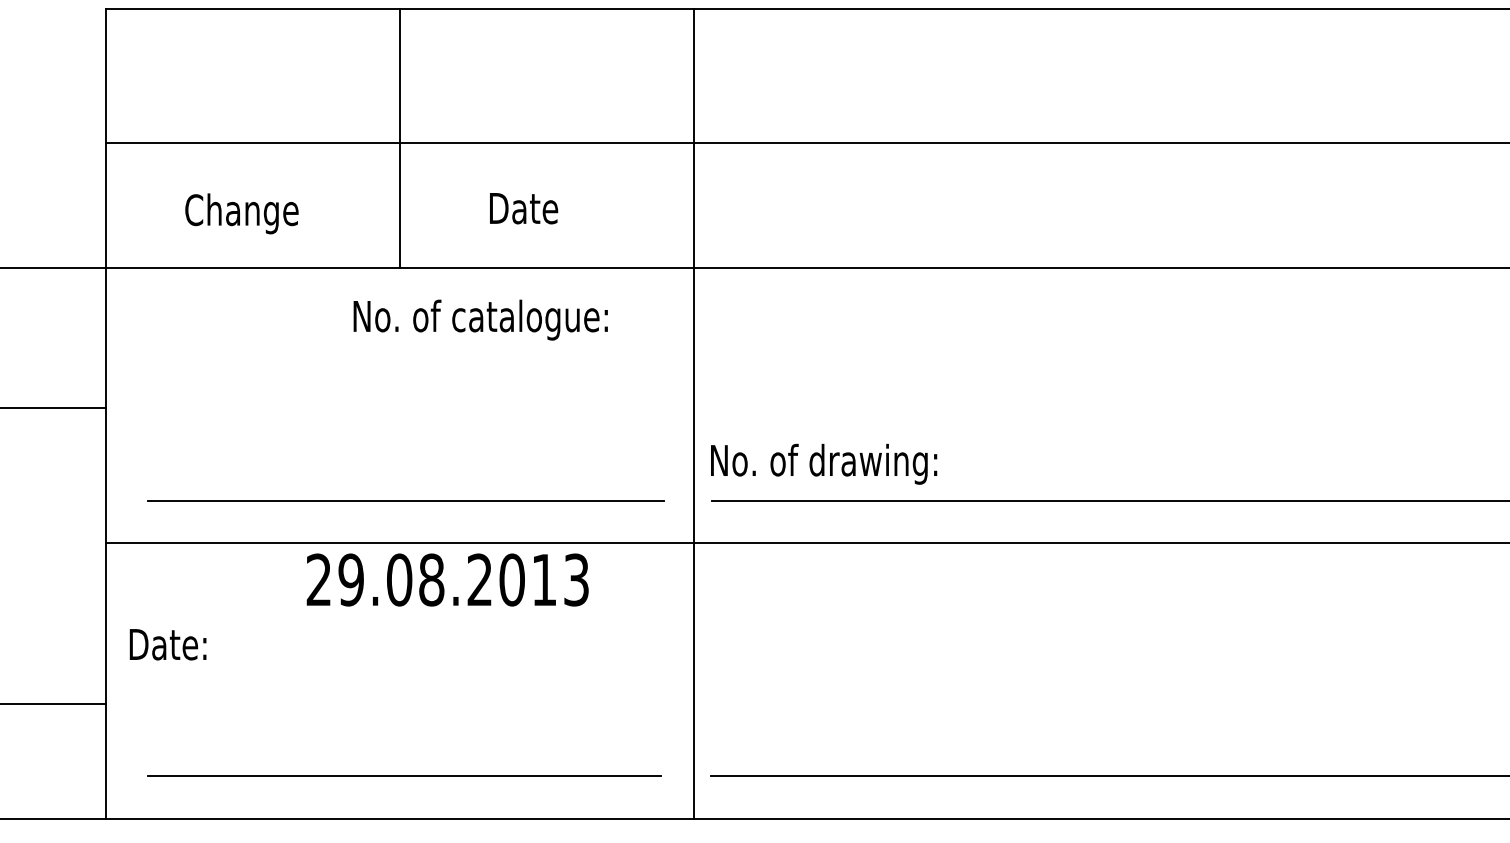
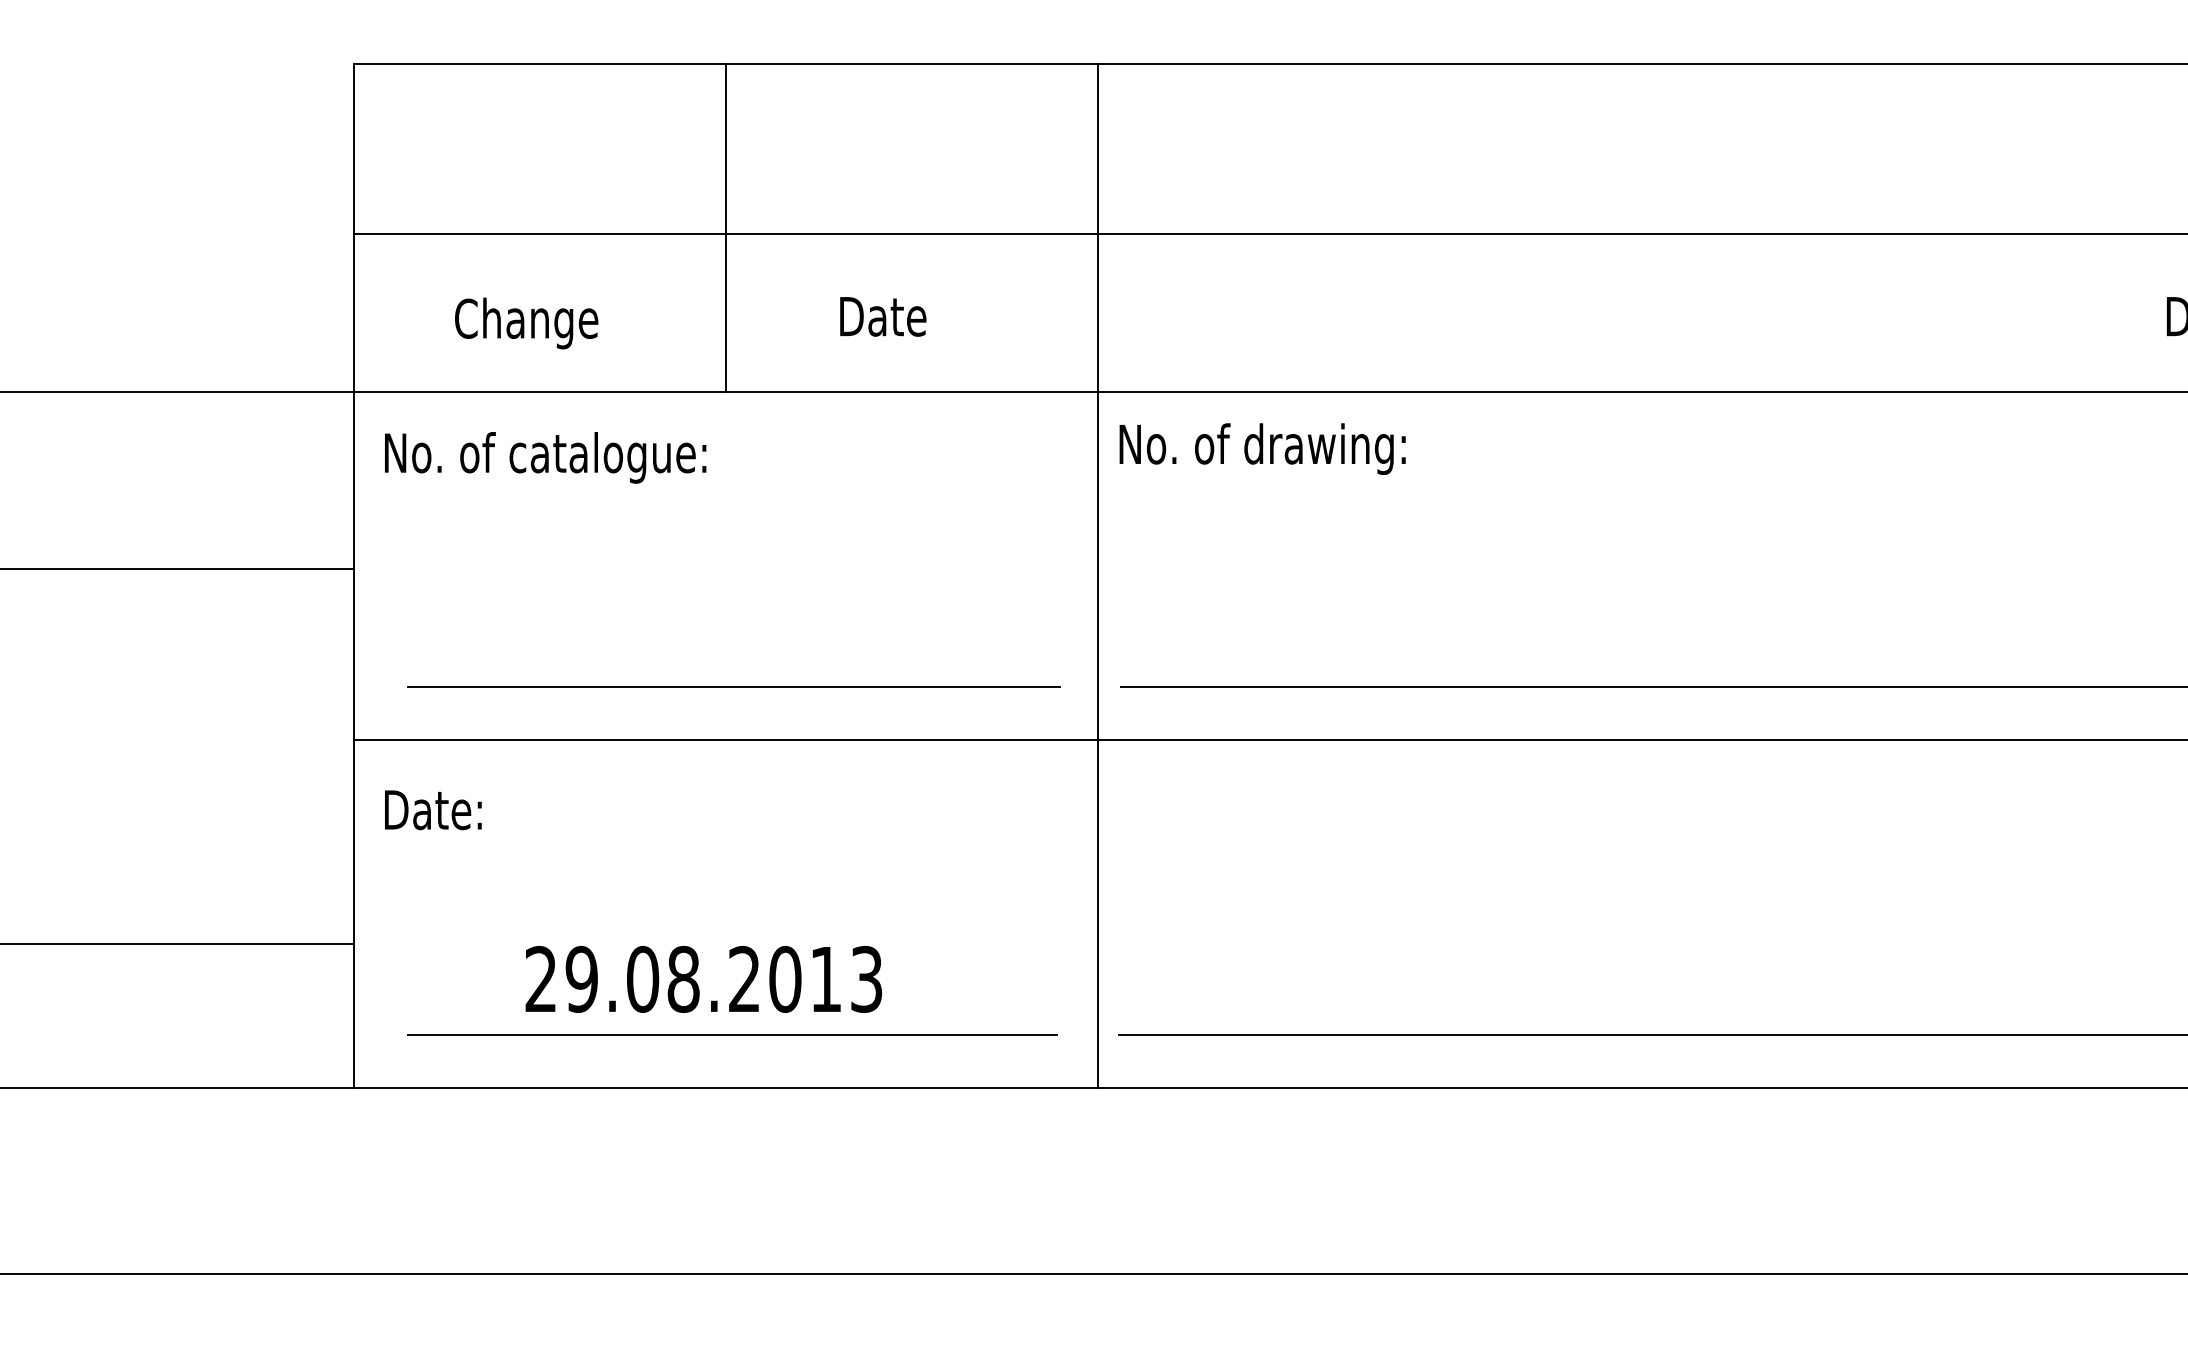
text: (480, 319) -> (545, 457), moved
text: (823, 463) -> (1262, 448), moved
text: (447, 579) -> (703, 978), moved
text: (168, 644) -> (433, 810), moved

